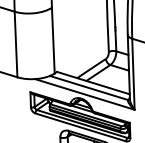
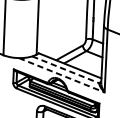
line: (89, 88) -> (66, 70), solid -> dashed
line: (85, 94) -> (62, 75), solid -> dashed

